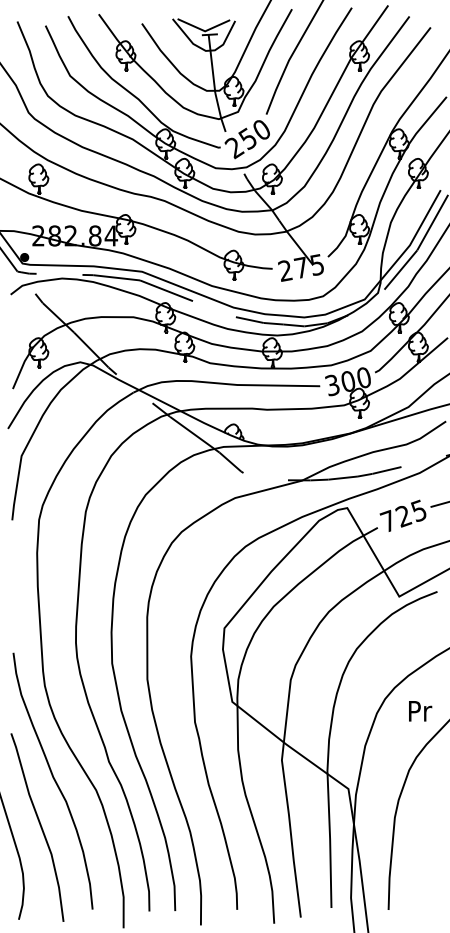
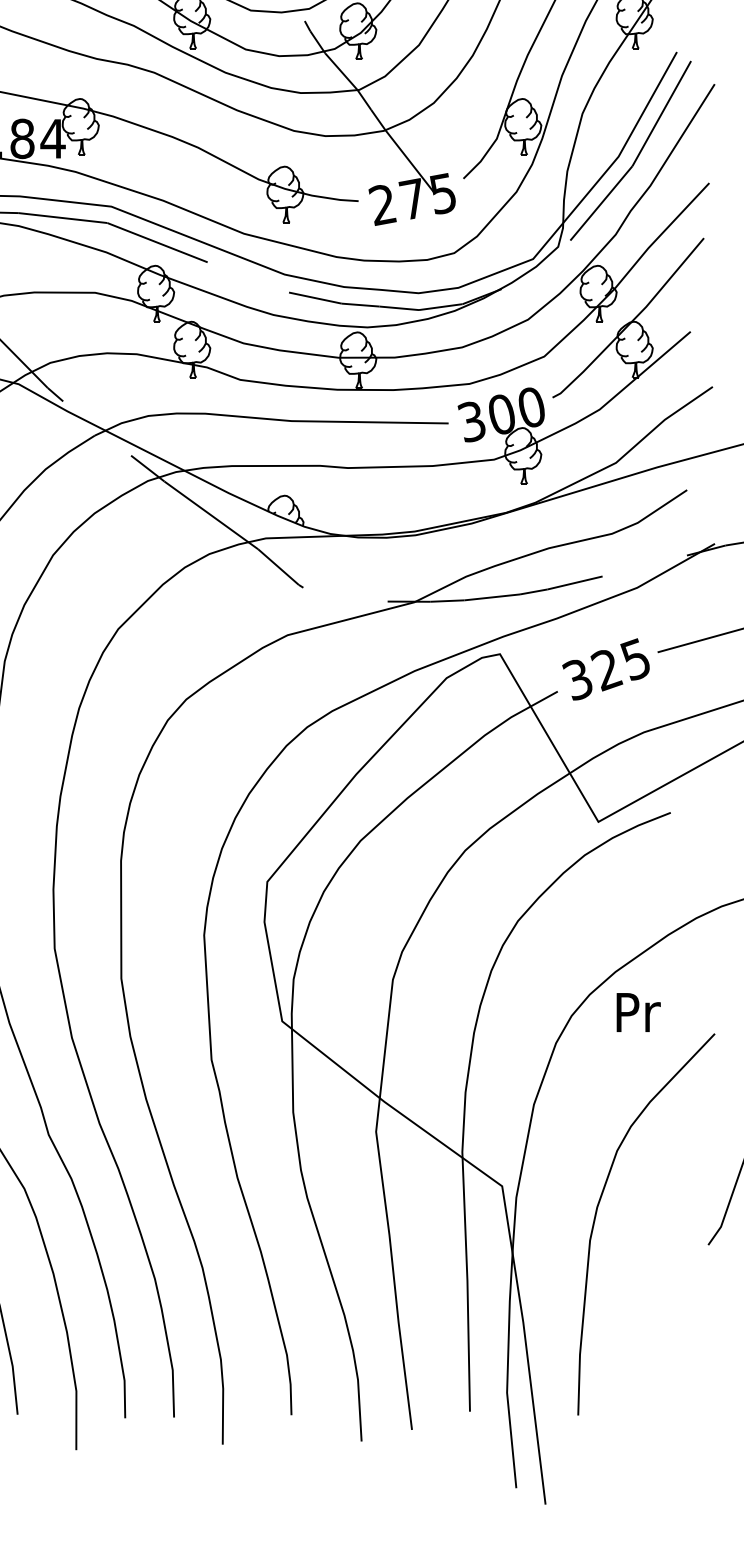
text: (387, 520) -> (576, 677), 725 -> 325
text: (420, 711) -> (638, 1012), moved

